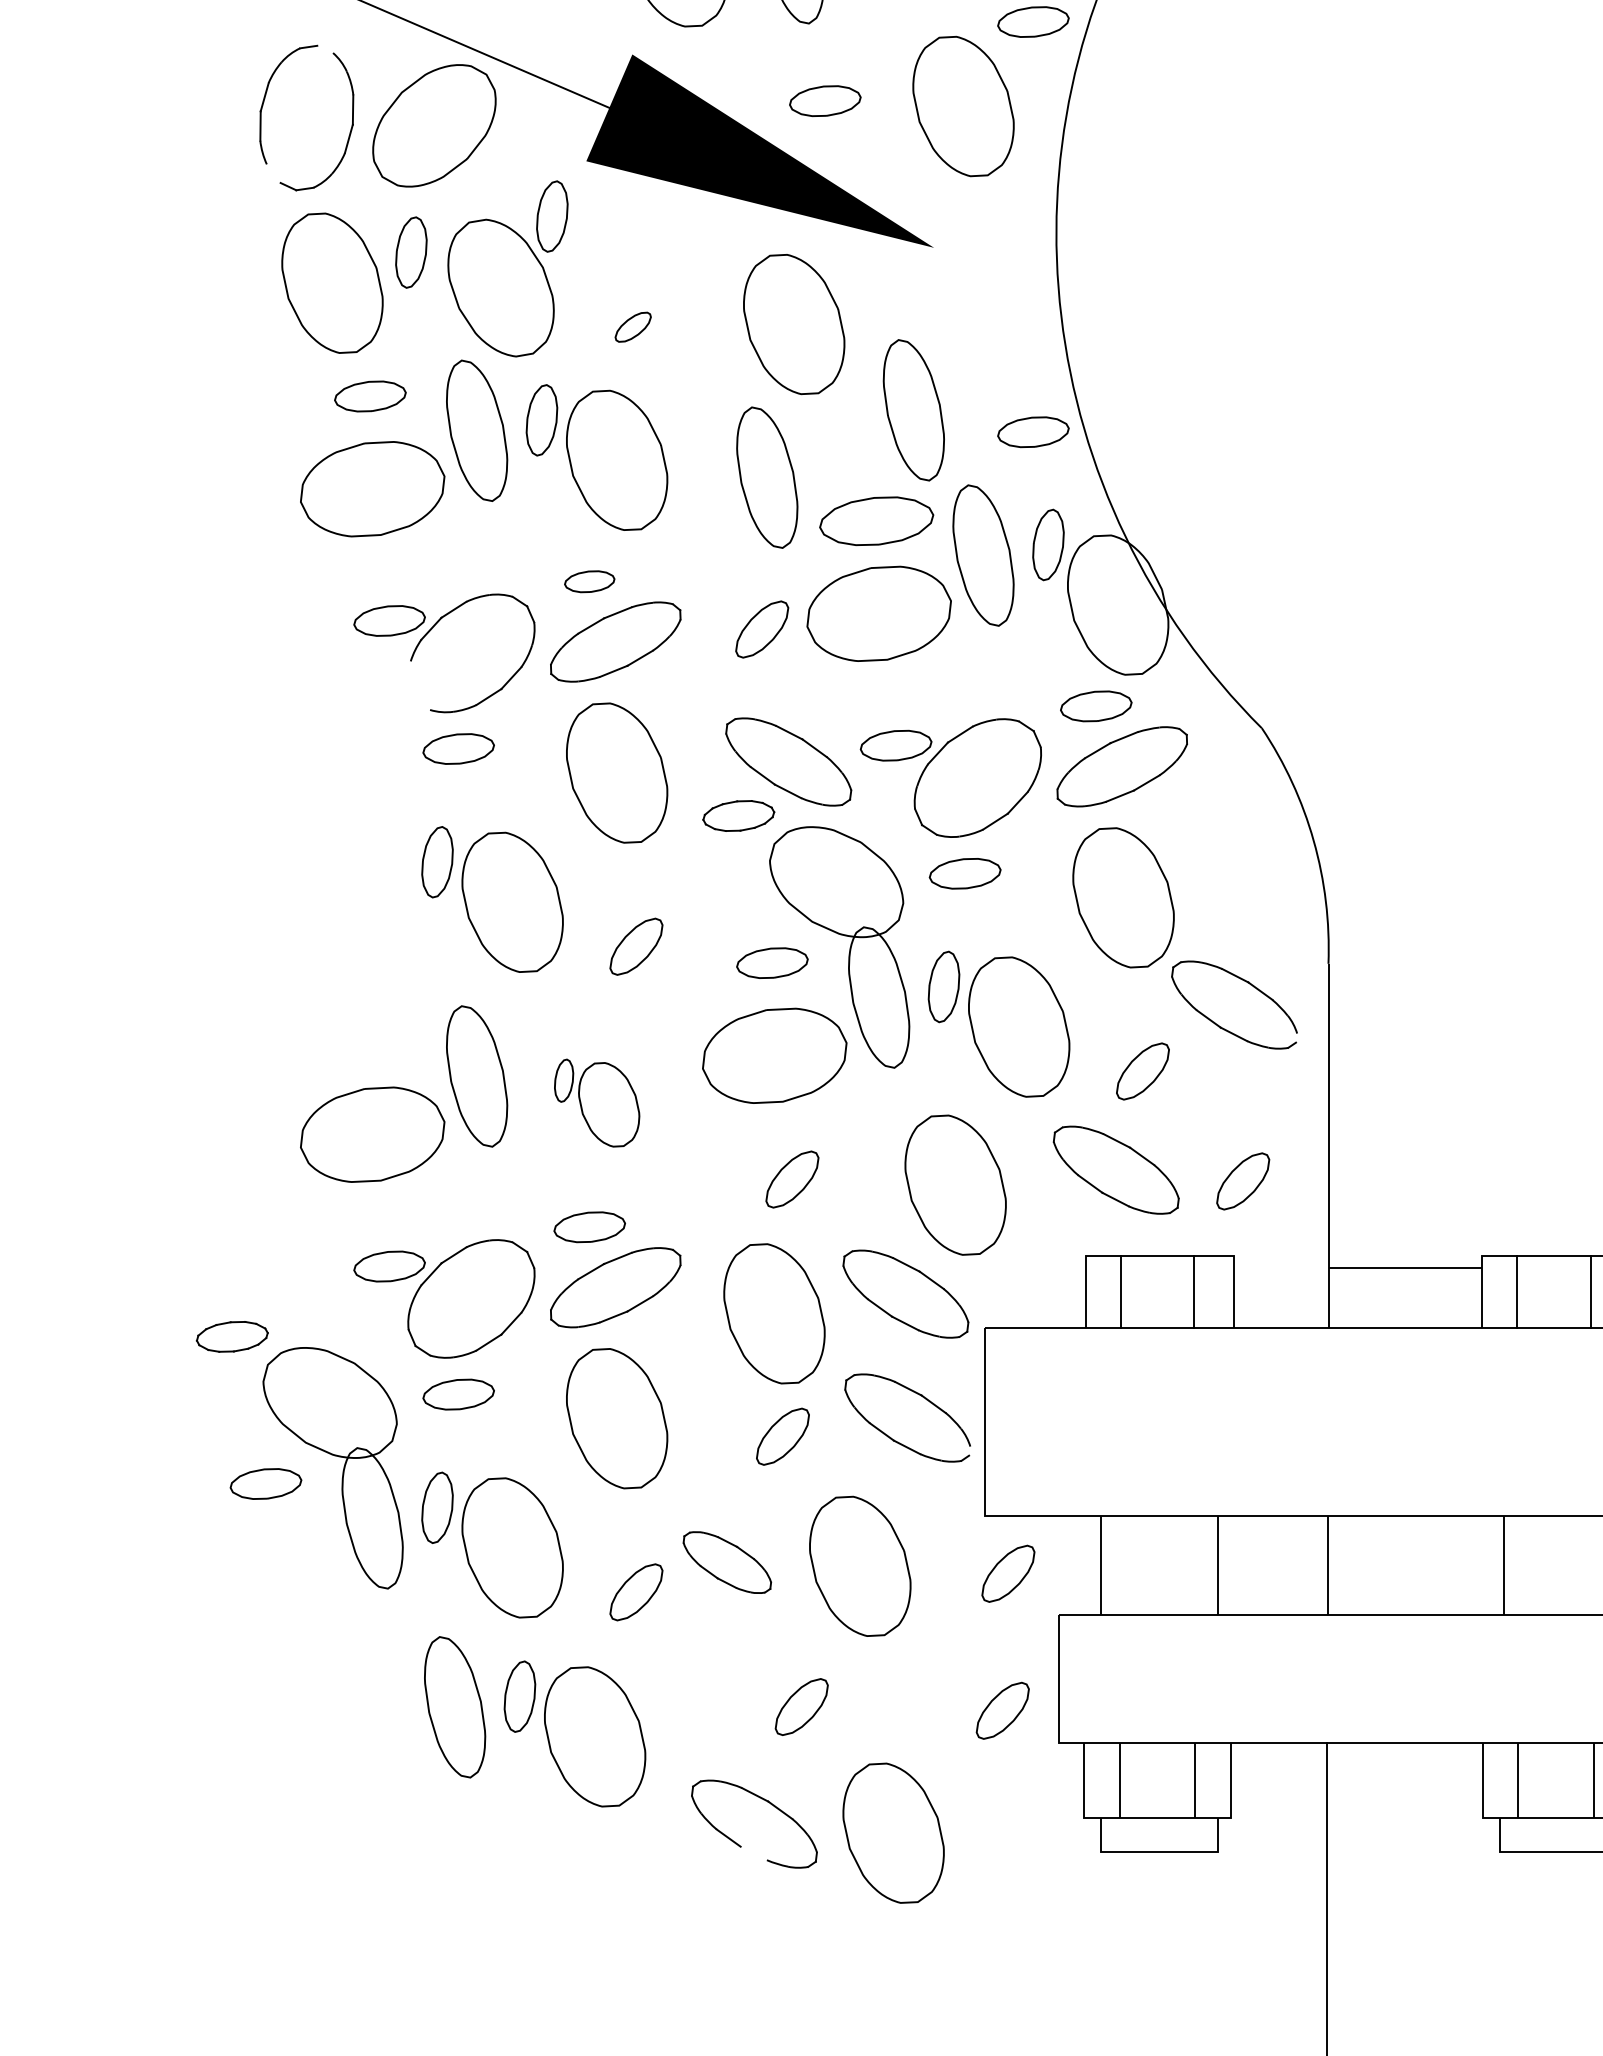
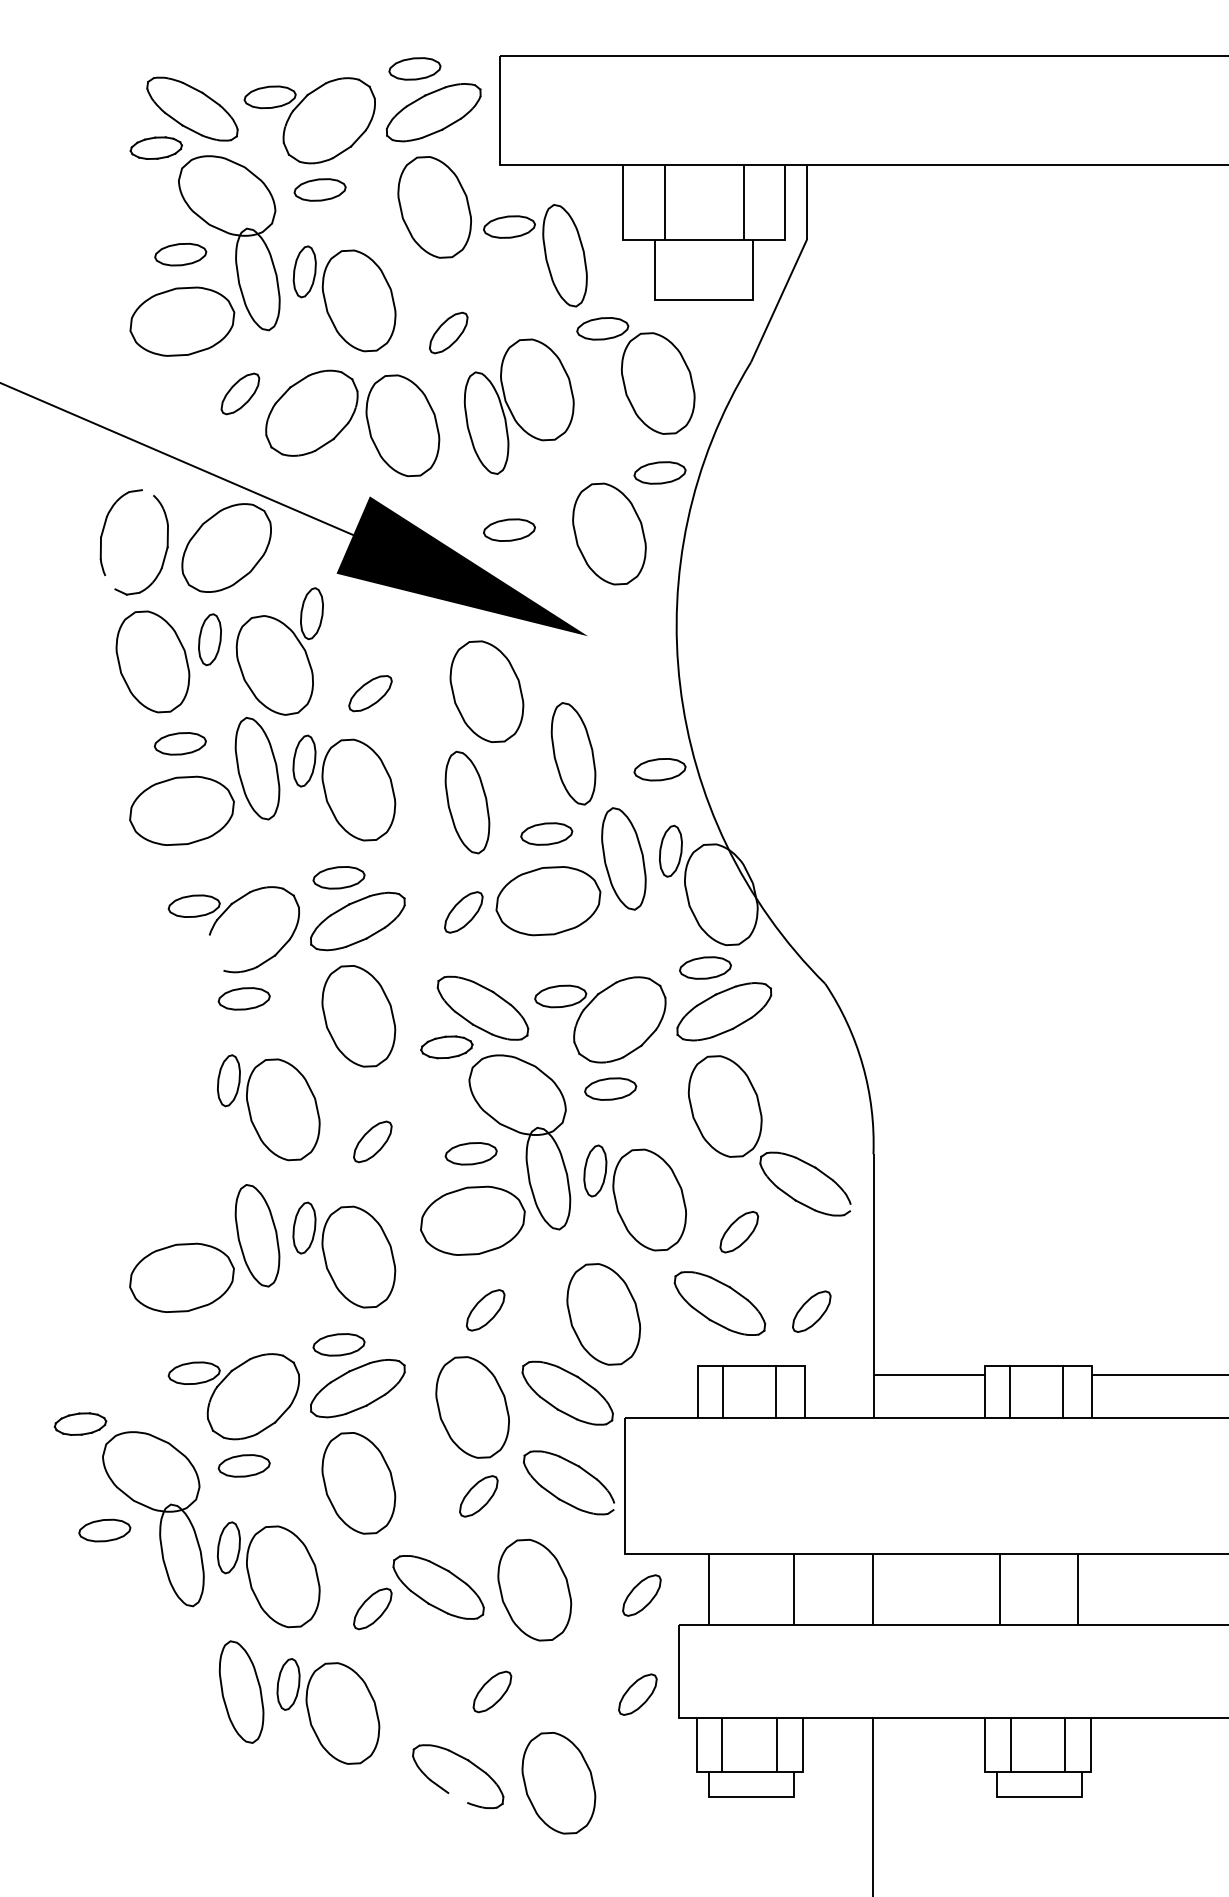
part: (633, 326) -> (370, 693), size x1.67
part: (876, 520) -> (546, 833), size x0.62
part: (588, 581) -> (338, 877), size x1.43
part: (597, 1102) -> (344, 1254), size x1.67
part: (727, 1562) -> (438, 1587), size x1.43

